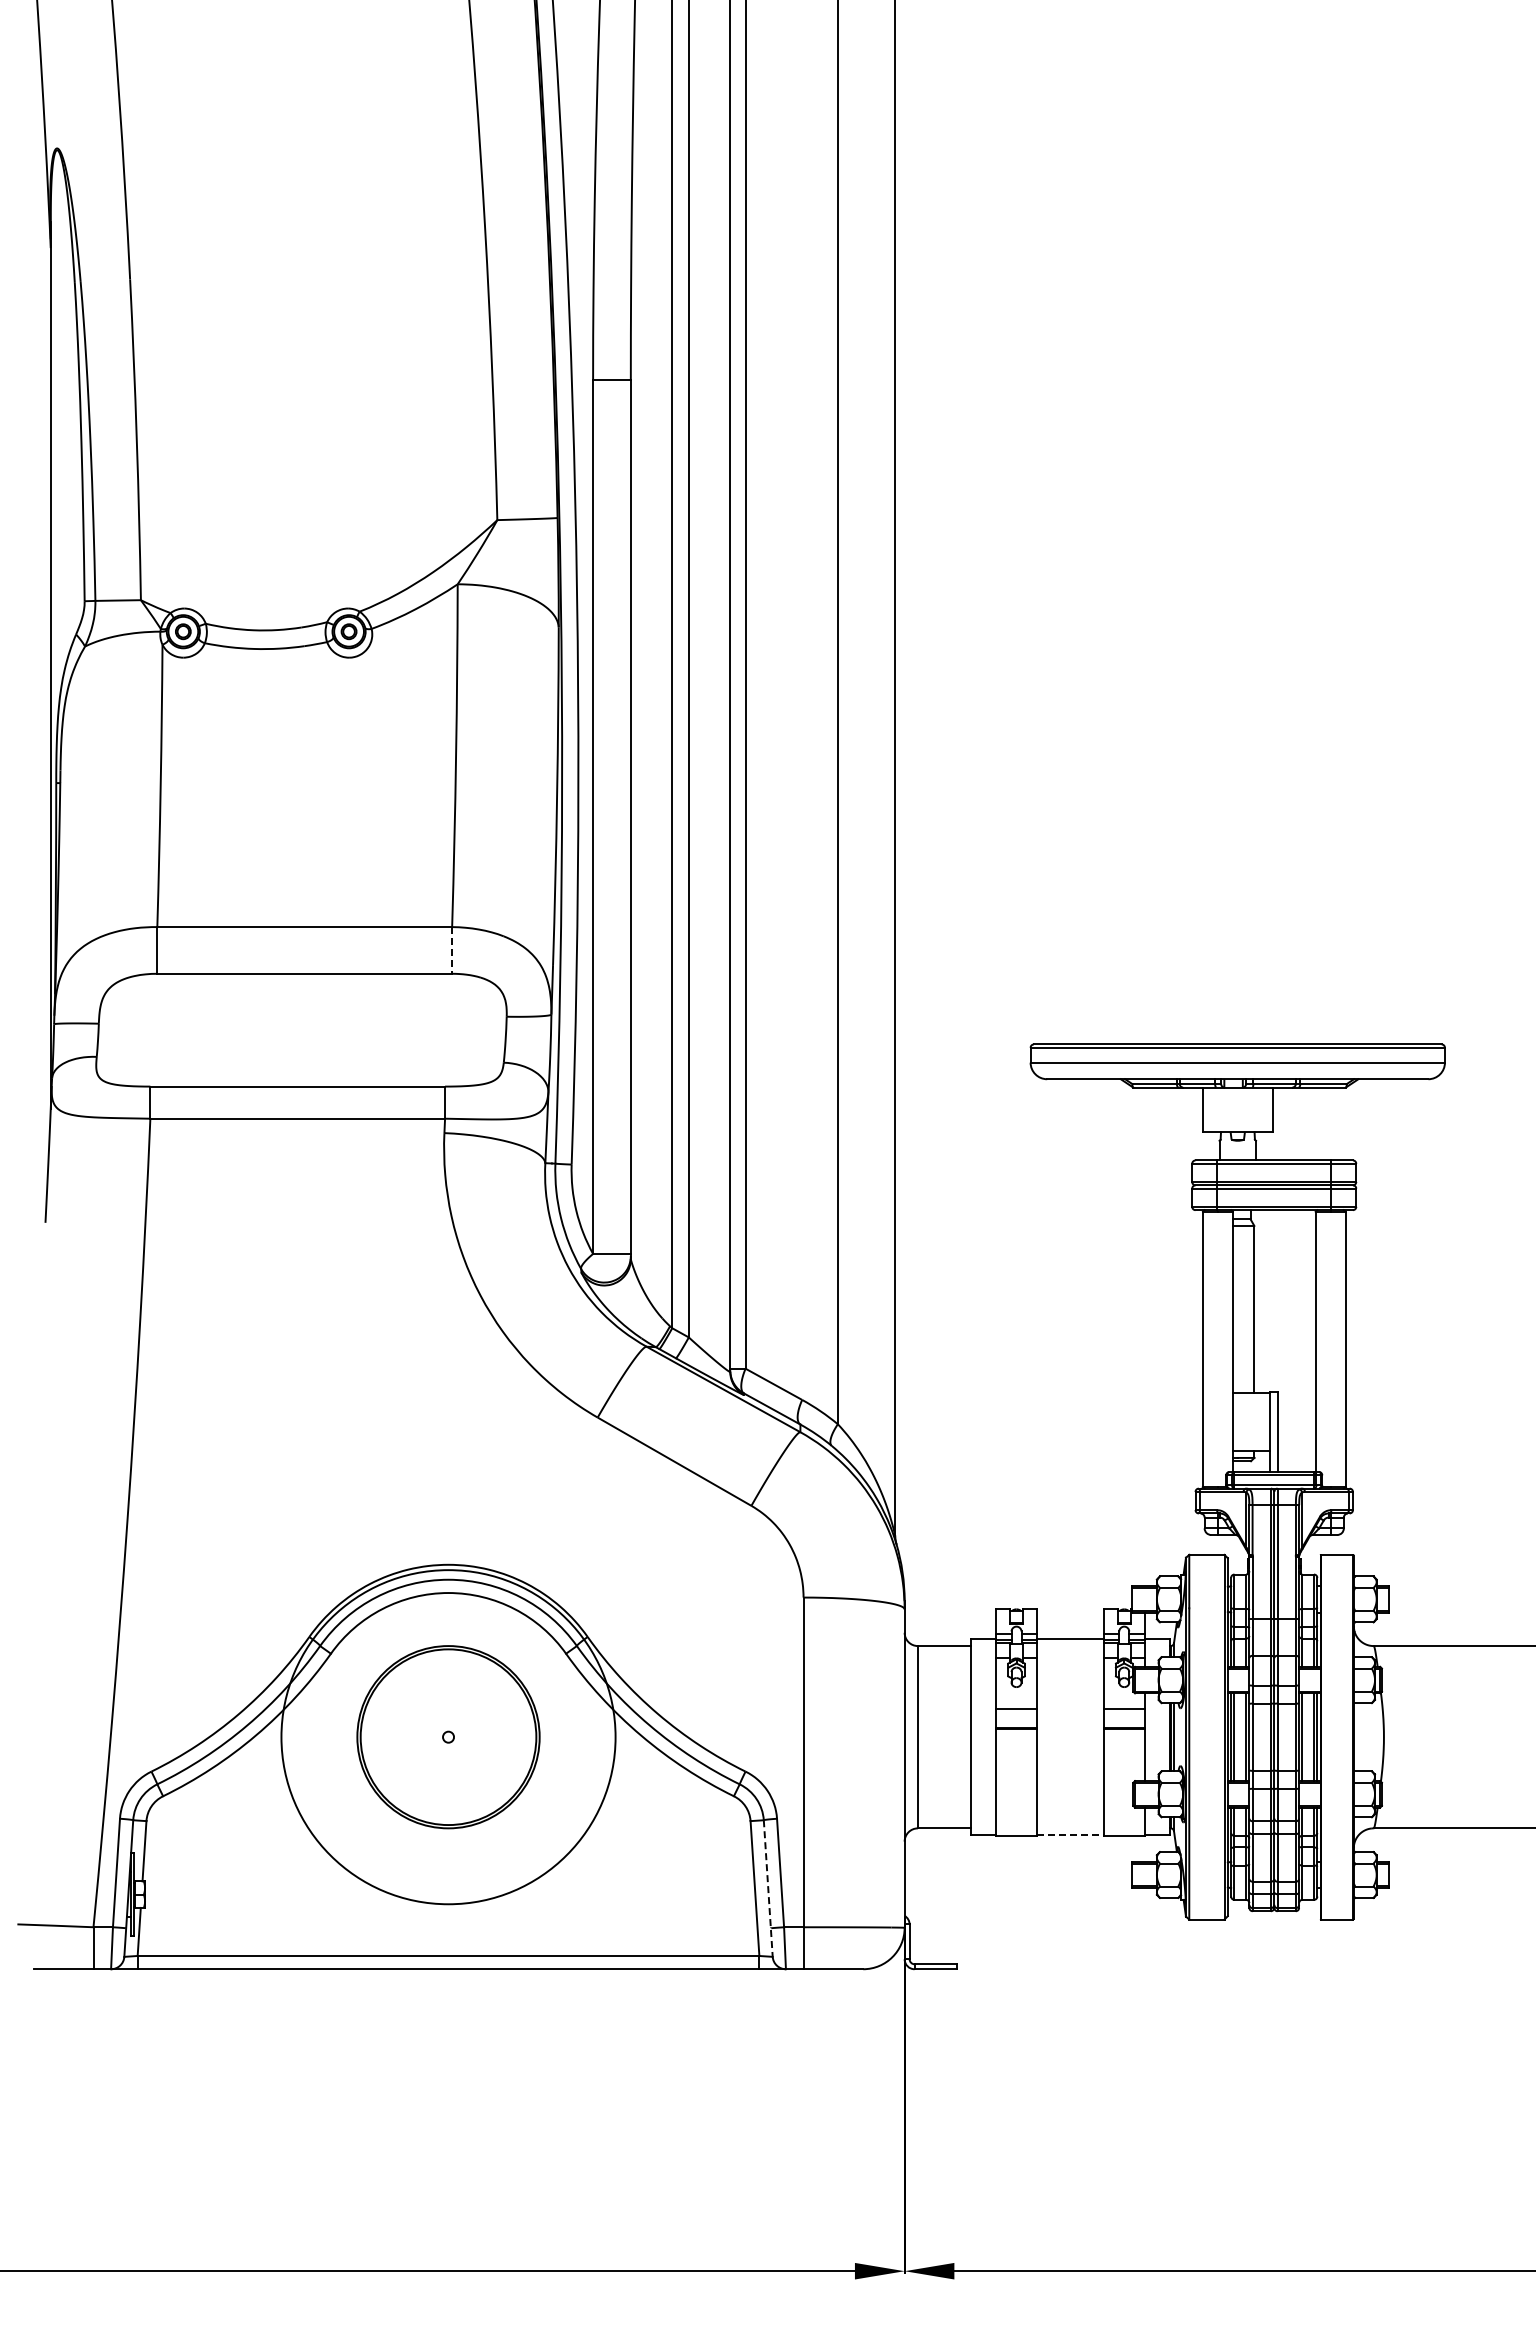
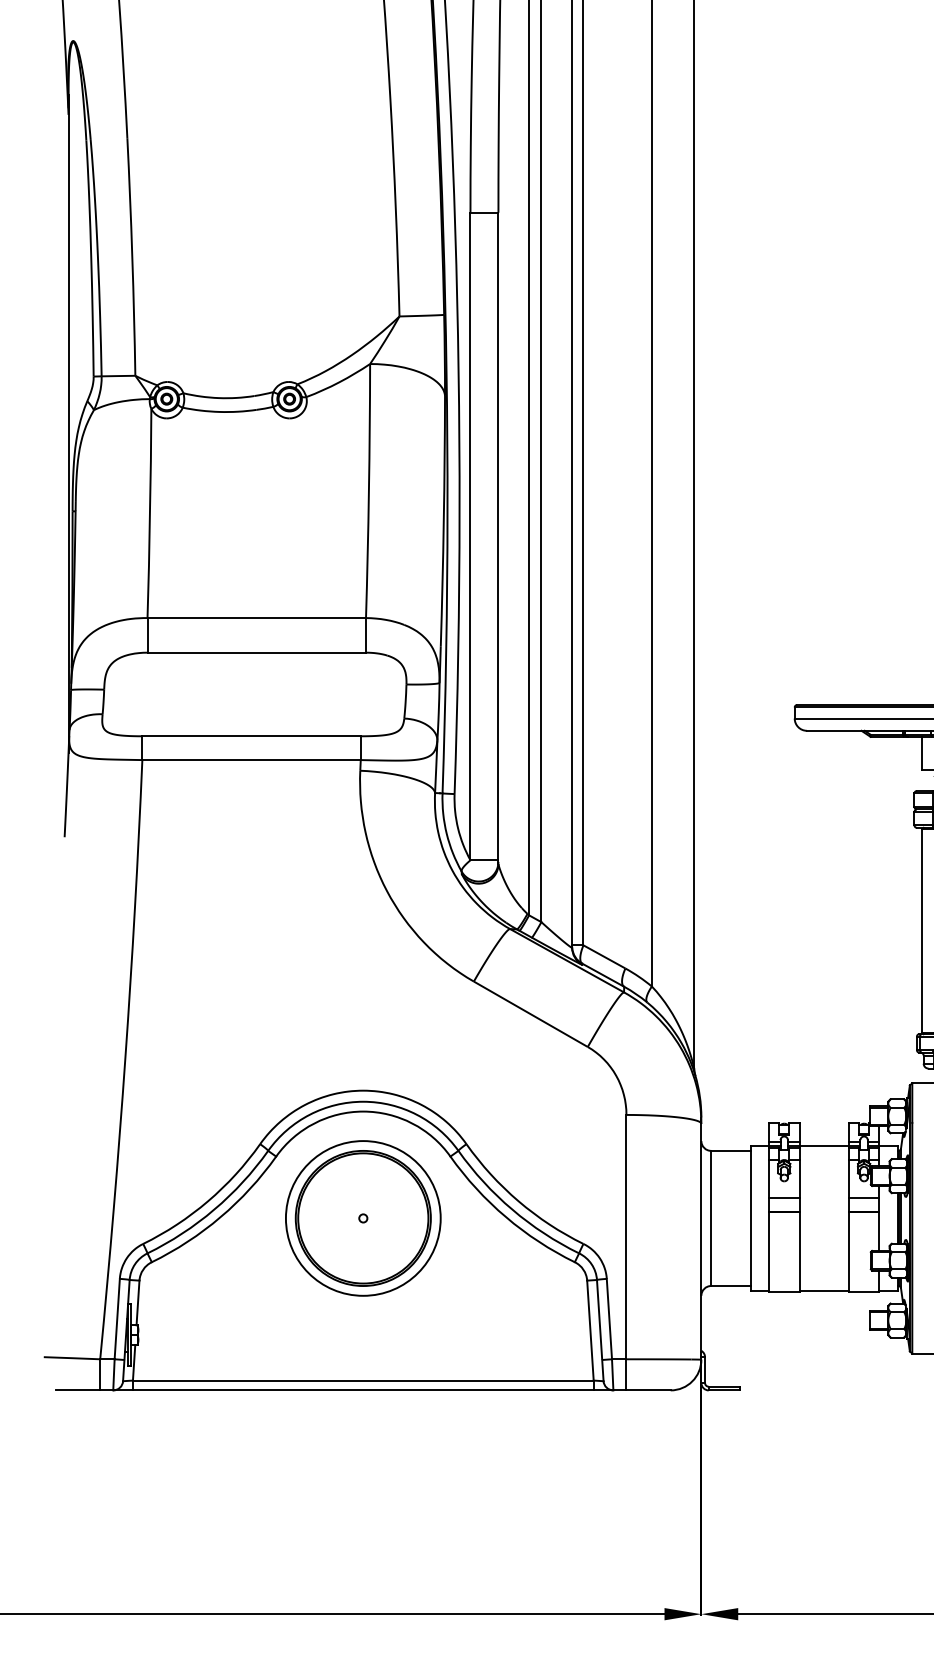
line: (452, 950) -> (366, 635), dashed -> solid
circle: (448, 1736) -> (363, 1217), size x0.62
line: (1070, 1834) -> (824, 1290), dashed -> solid
line: (768, 1889) -> (600, 1331), dashed -> solid

